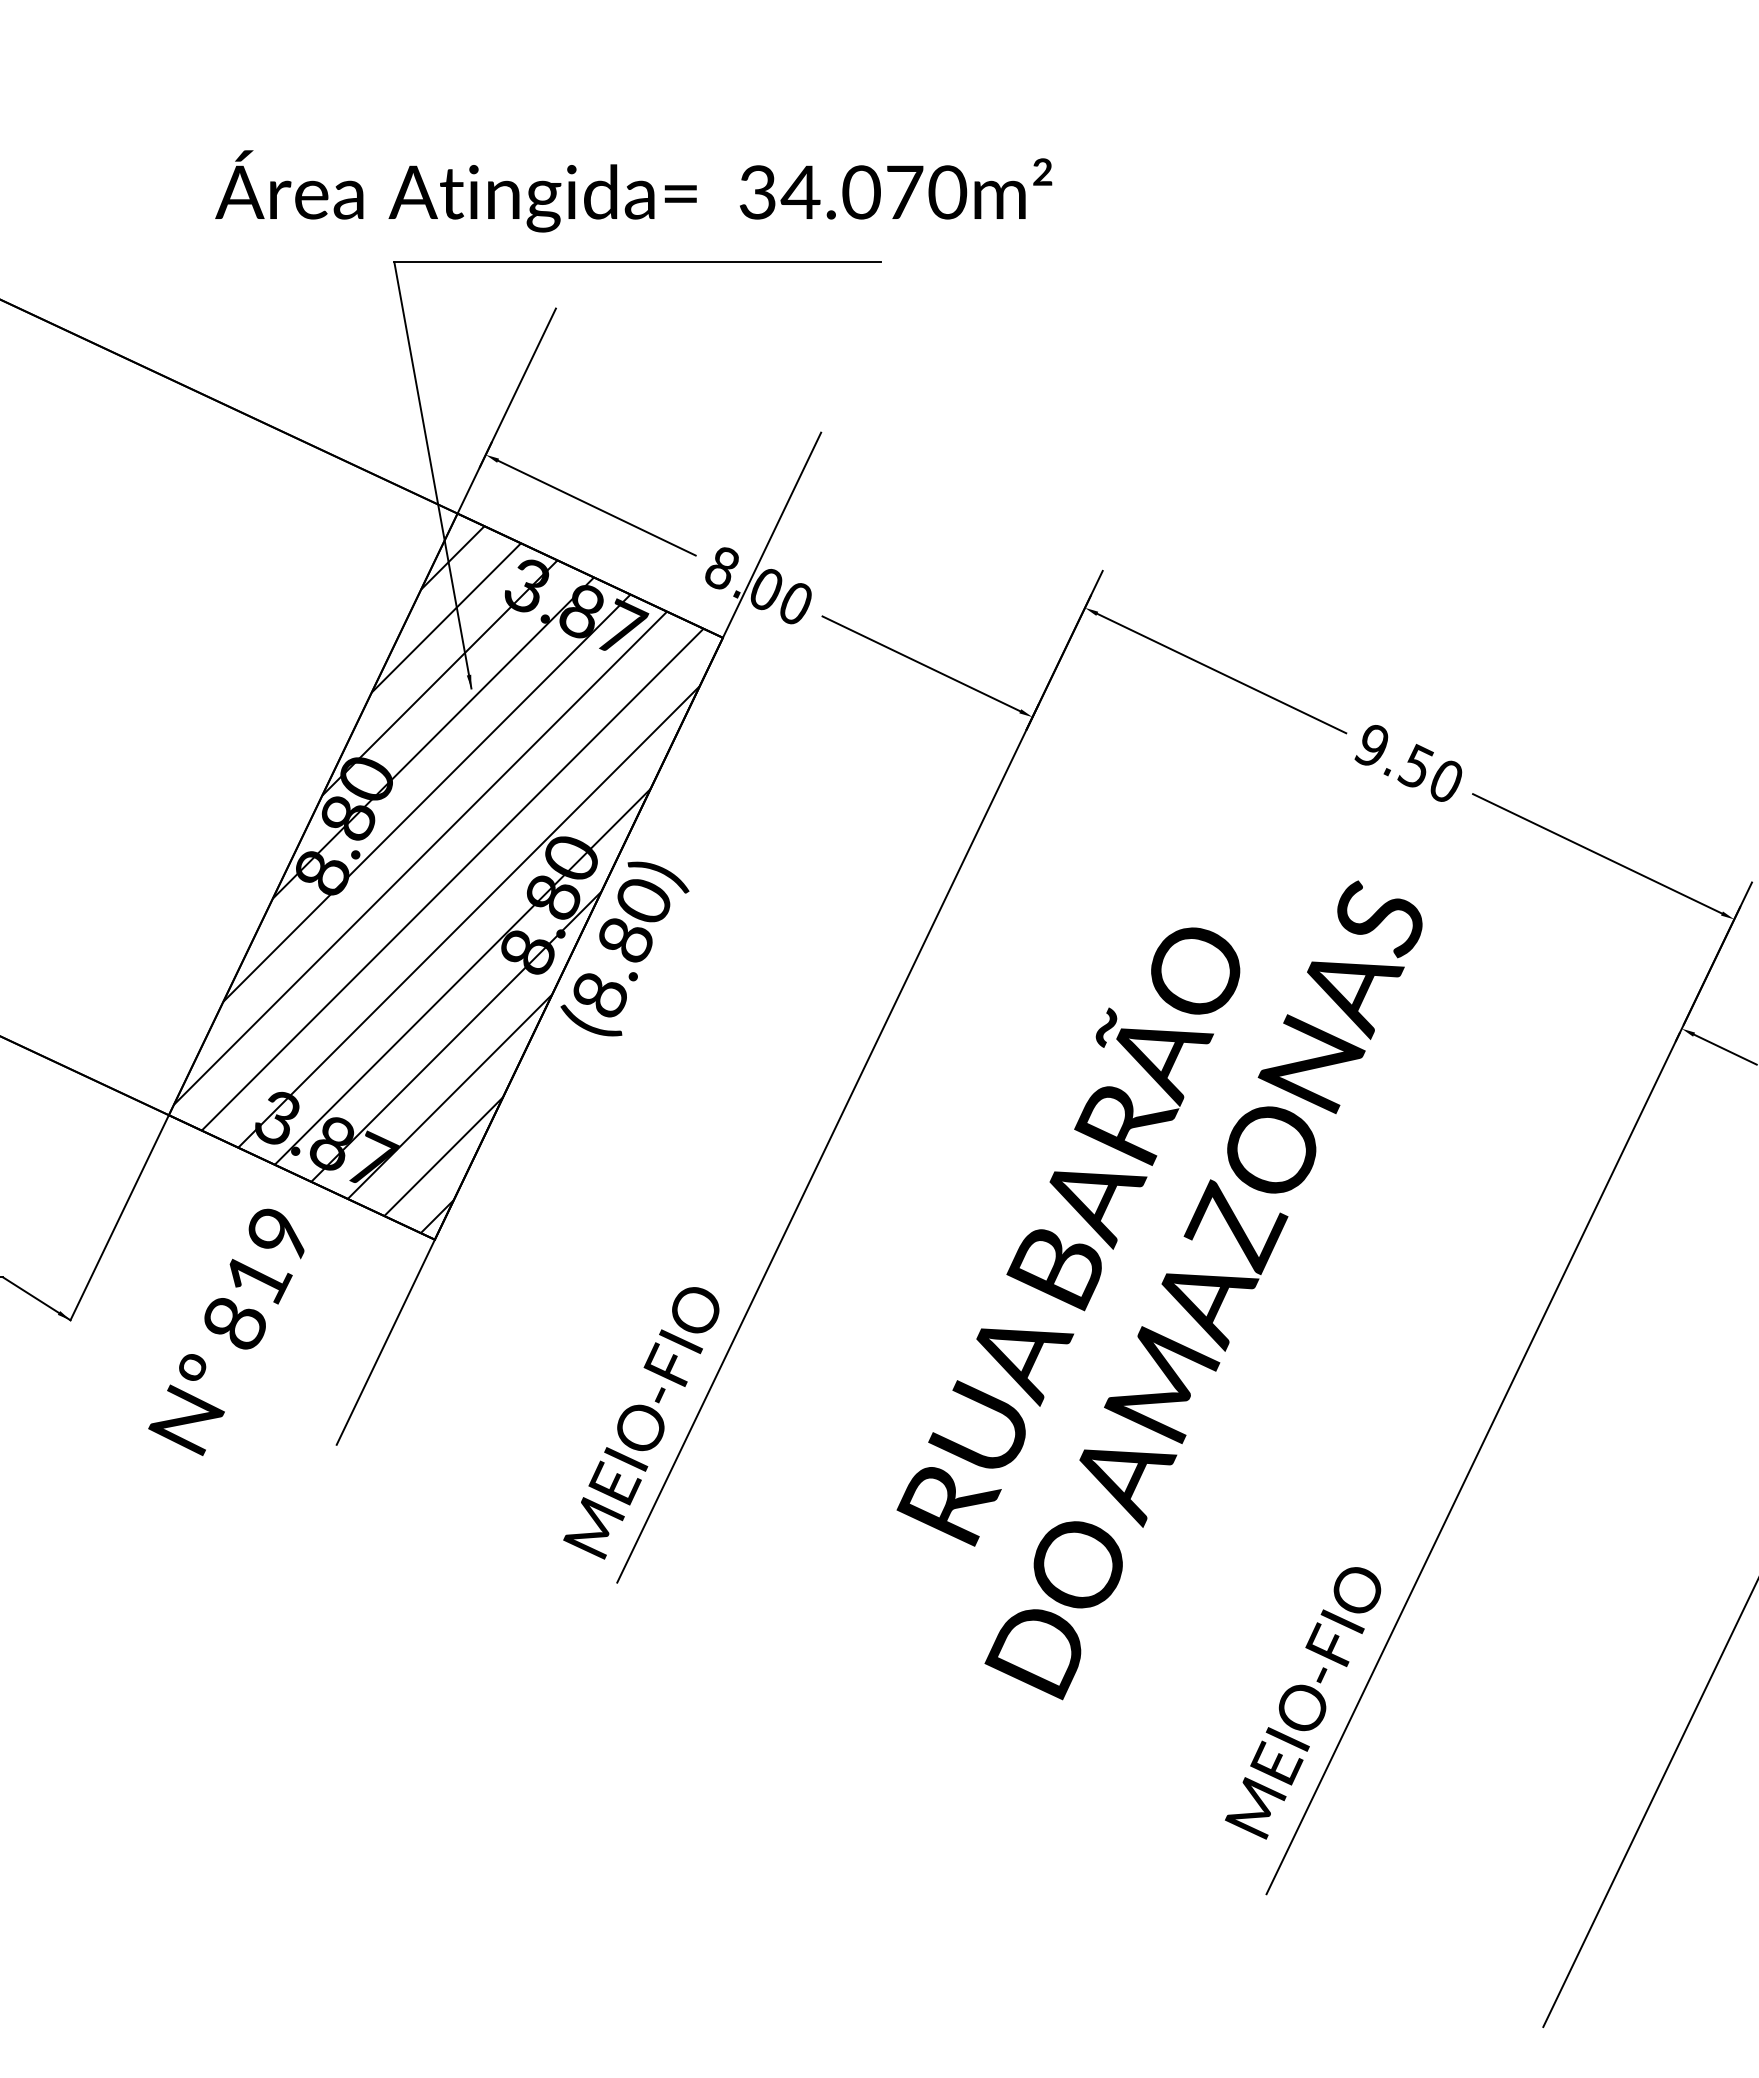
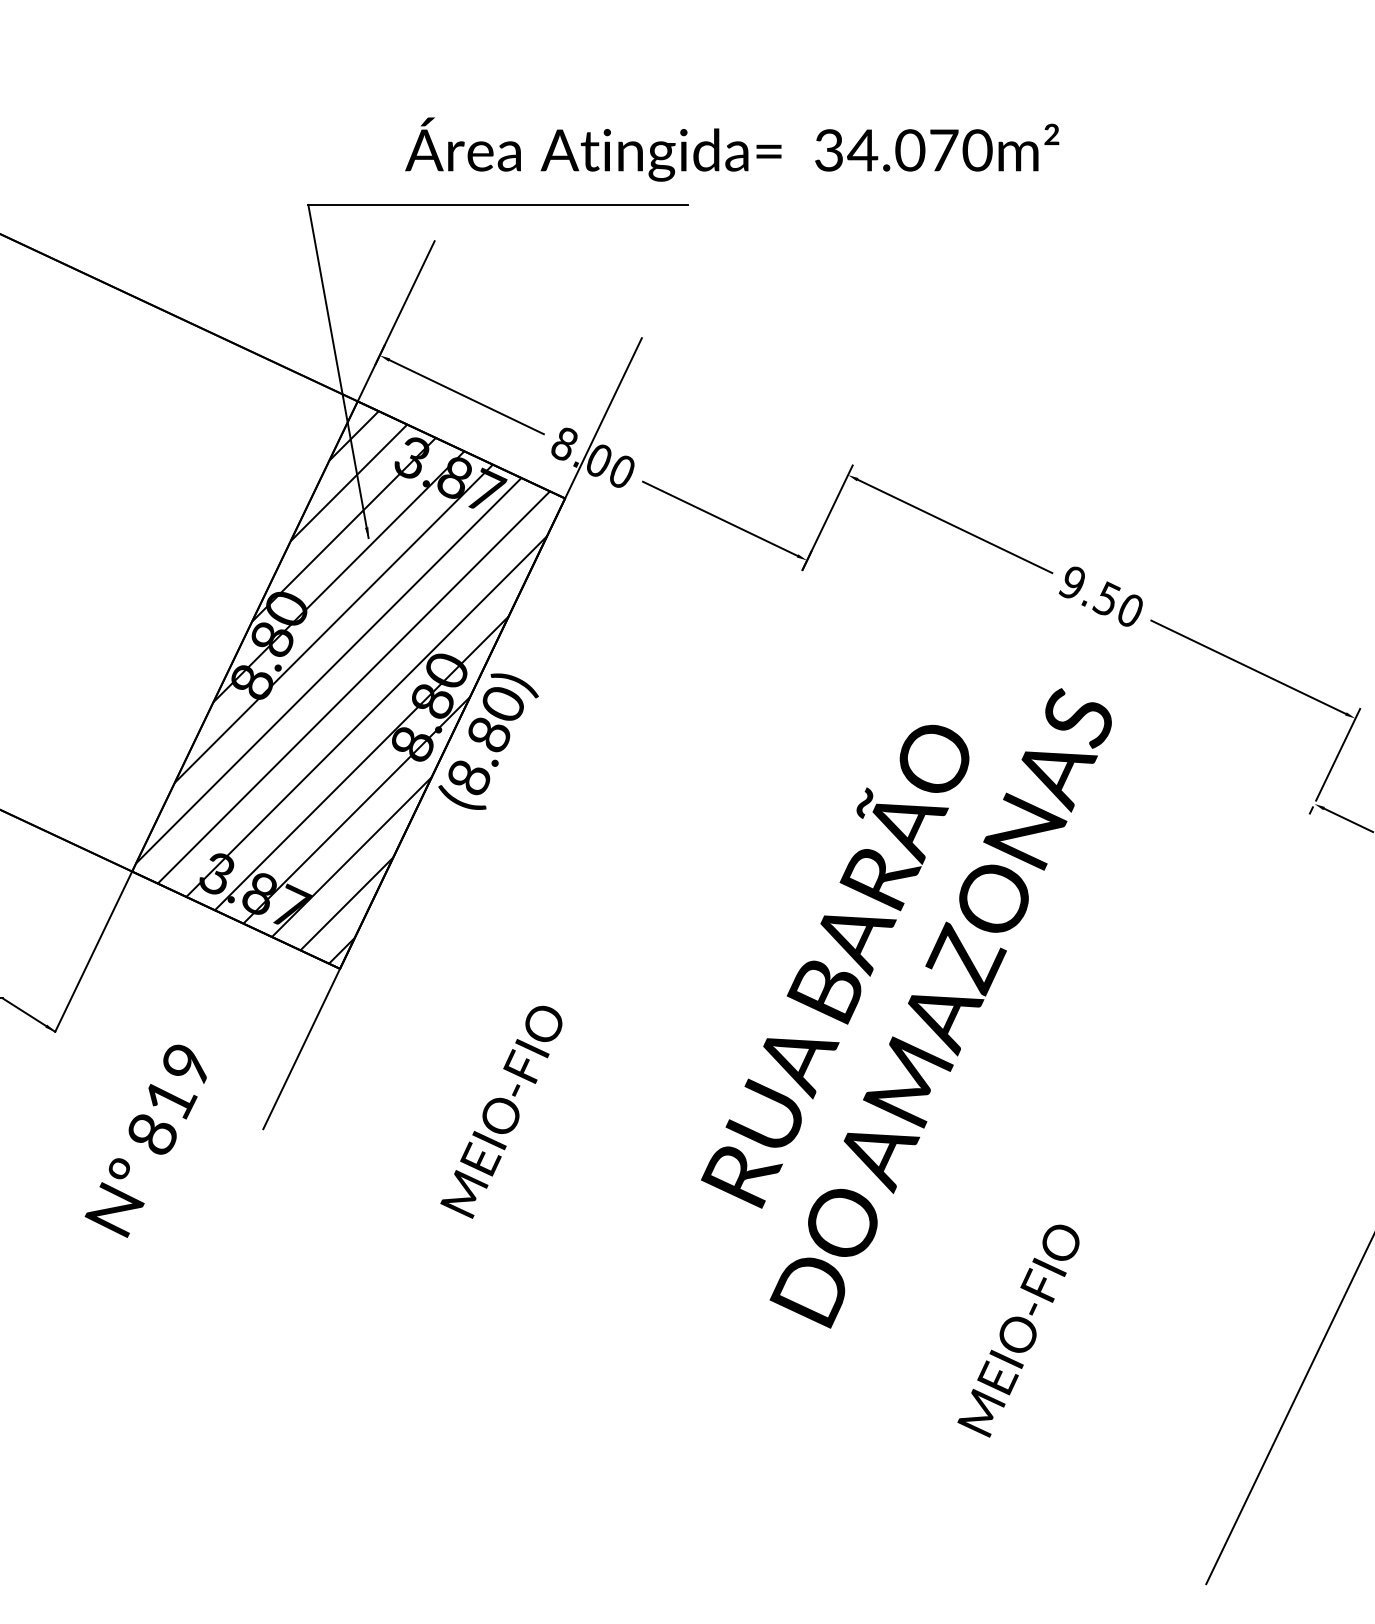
text: (633, 191) -> (732, 149), moved
line: (859, 1076) -> (671, 841), removed
text: (226, 1331) -> (145, 1140), moved
line: (1509, 1388) -> (1179, 1085), removed

